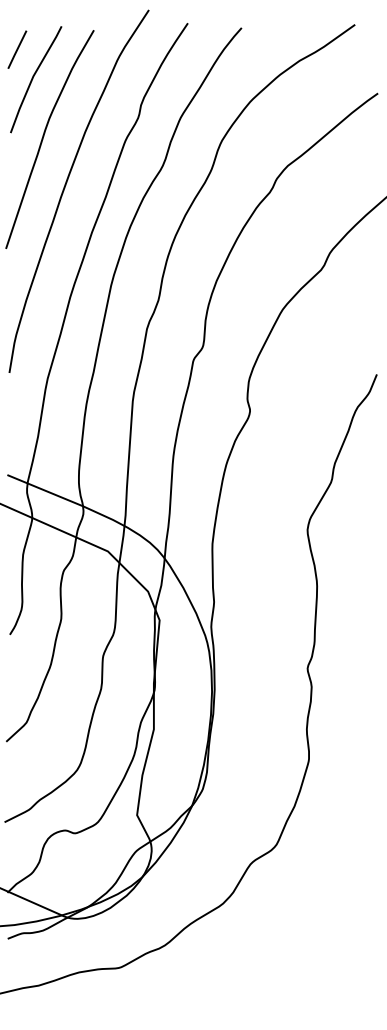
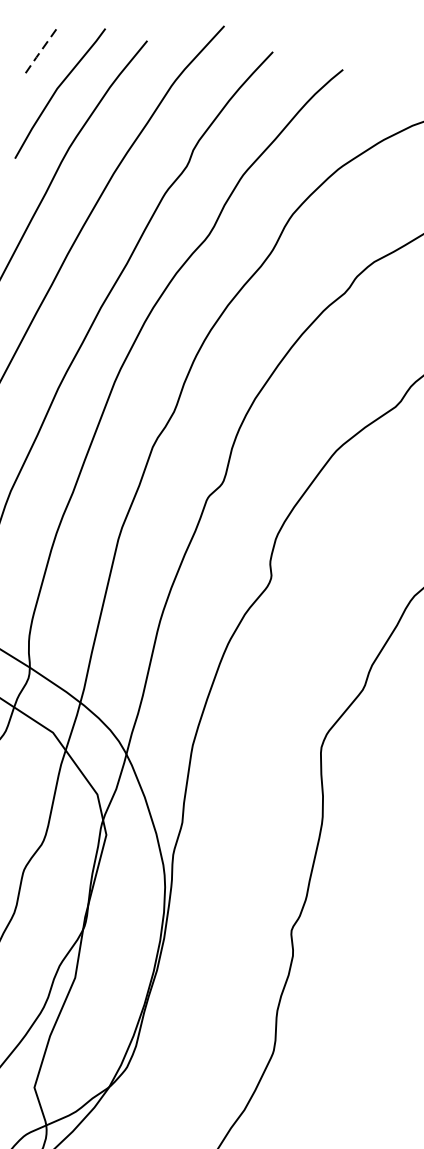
line: (17, 49) -> (42, 49), solid -> dashed

